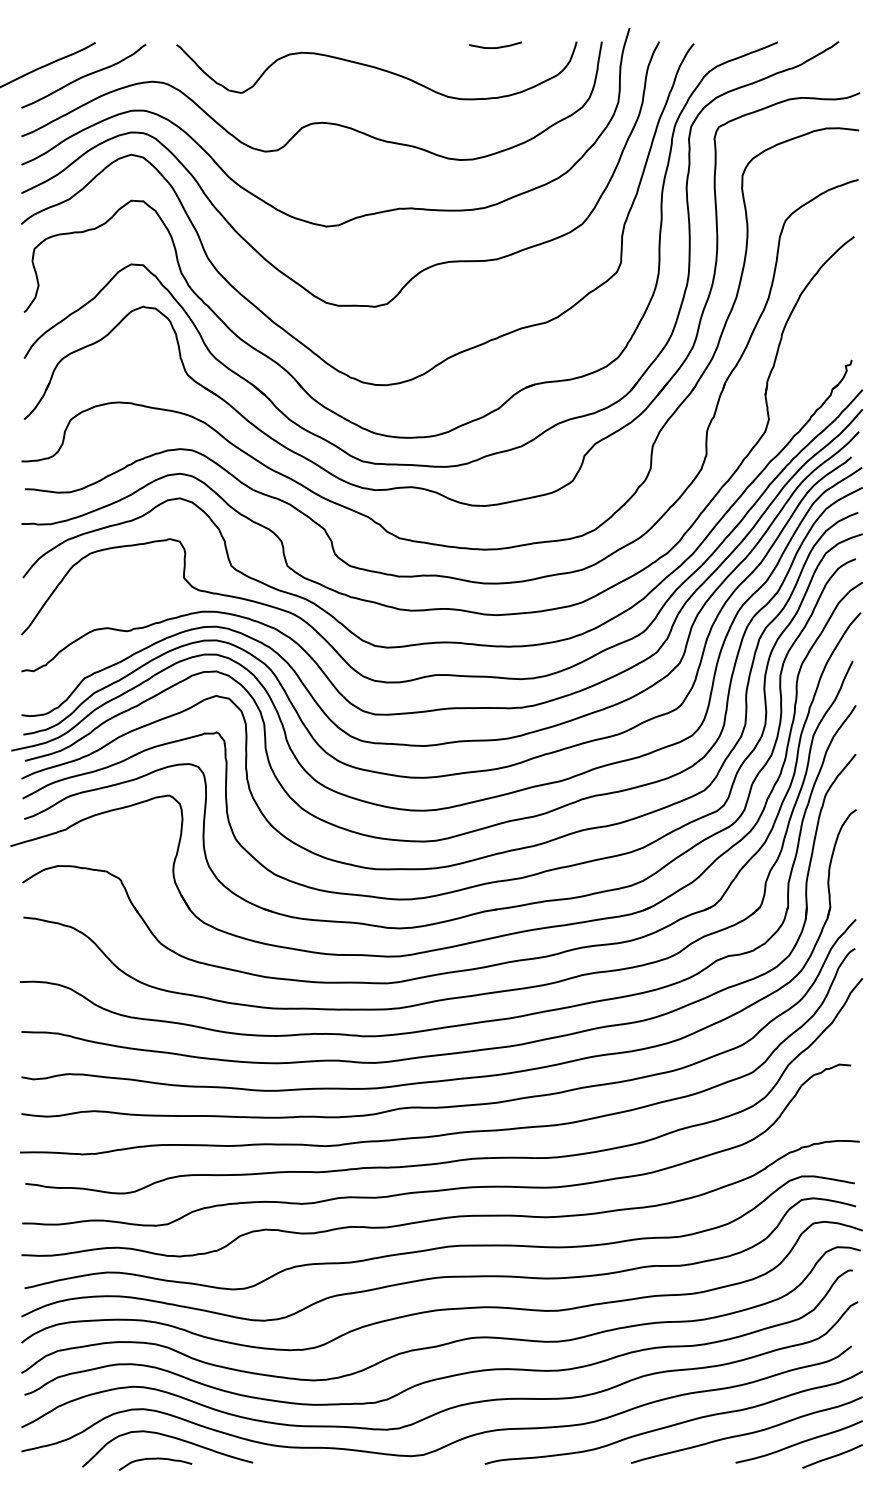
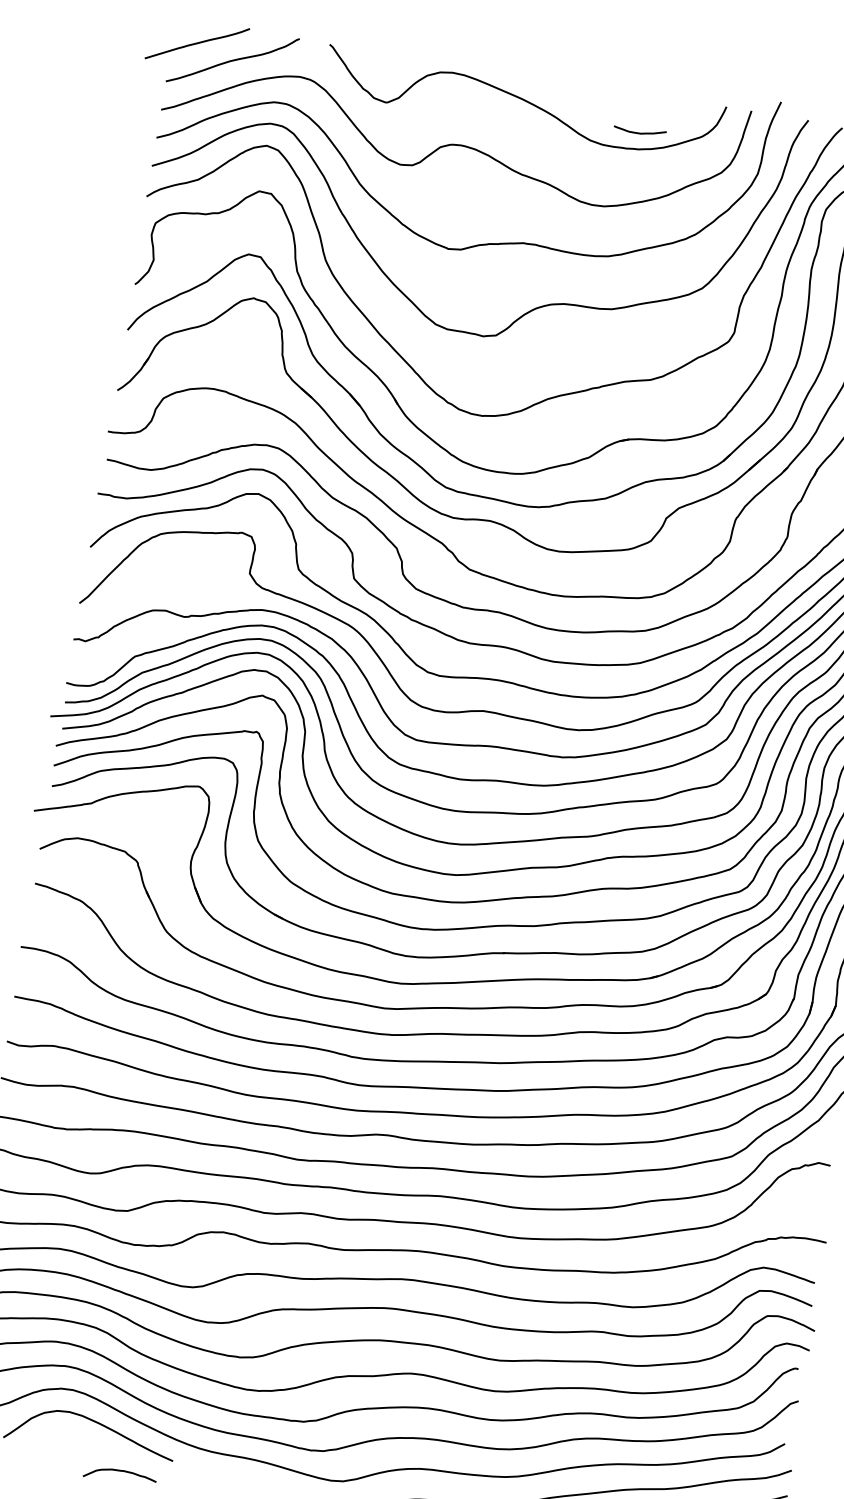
curve: (495, 47) -> (639, 132), moved
curve: (155, 1459) -> (120, 1471), moved

